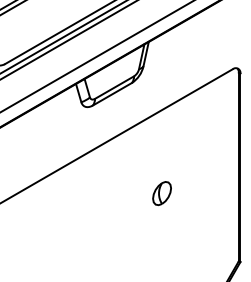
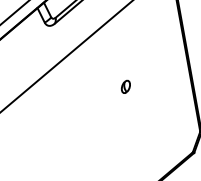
part: (161, 193) -> (125, 86), size x0.6

